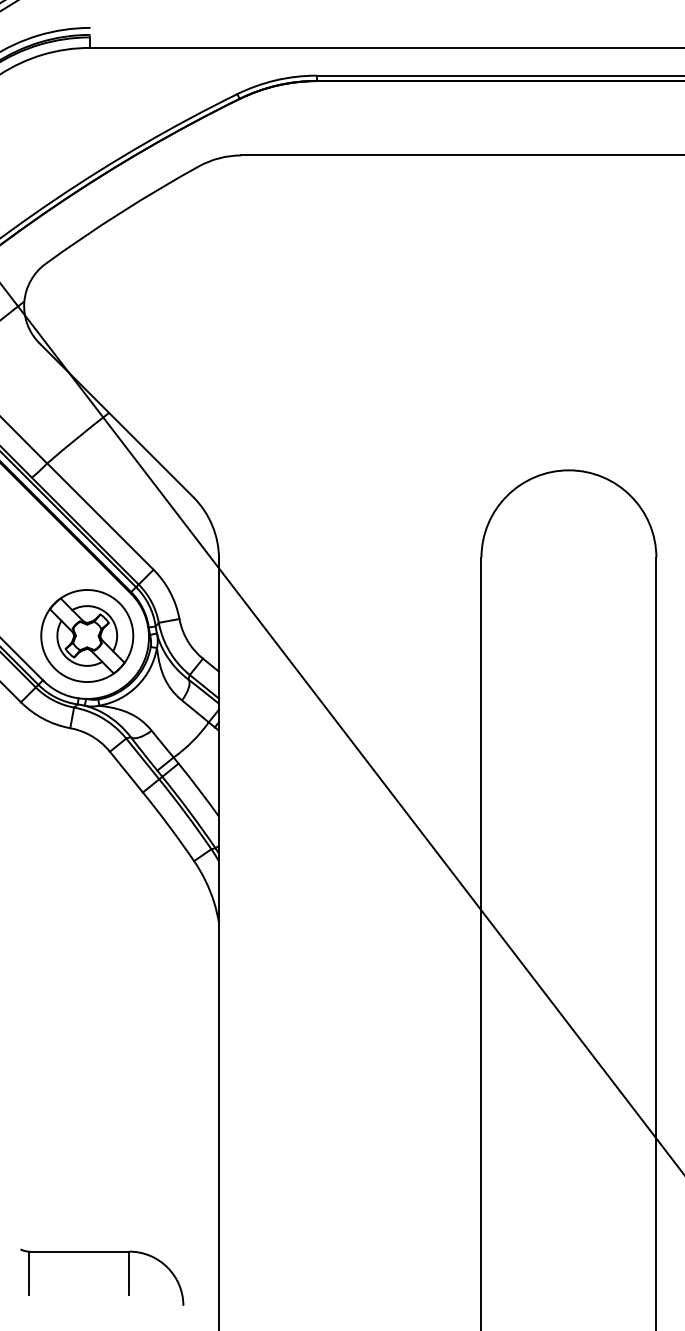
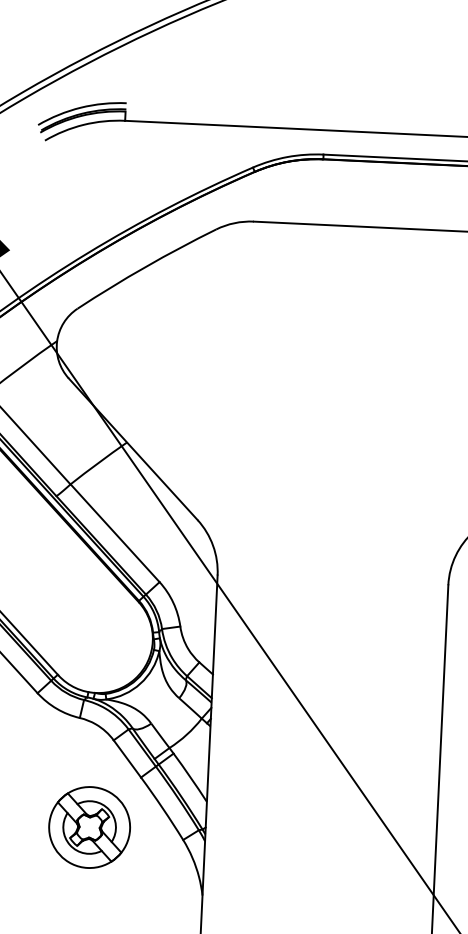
part: (87, 635) -> (89, 827), moved

